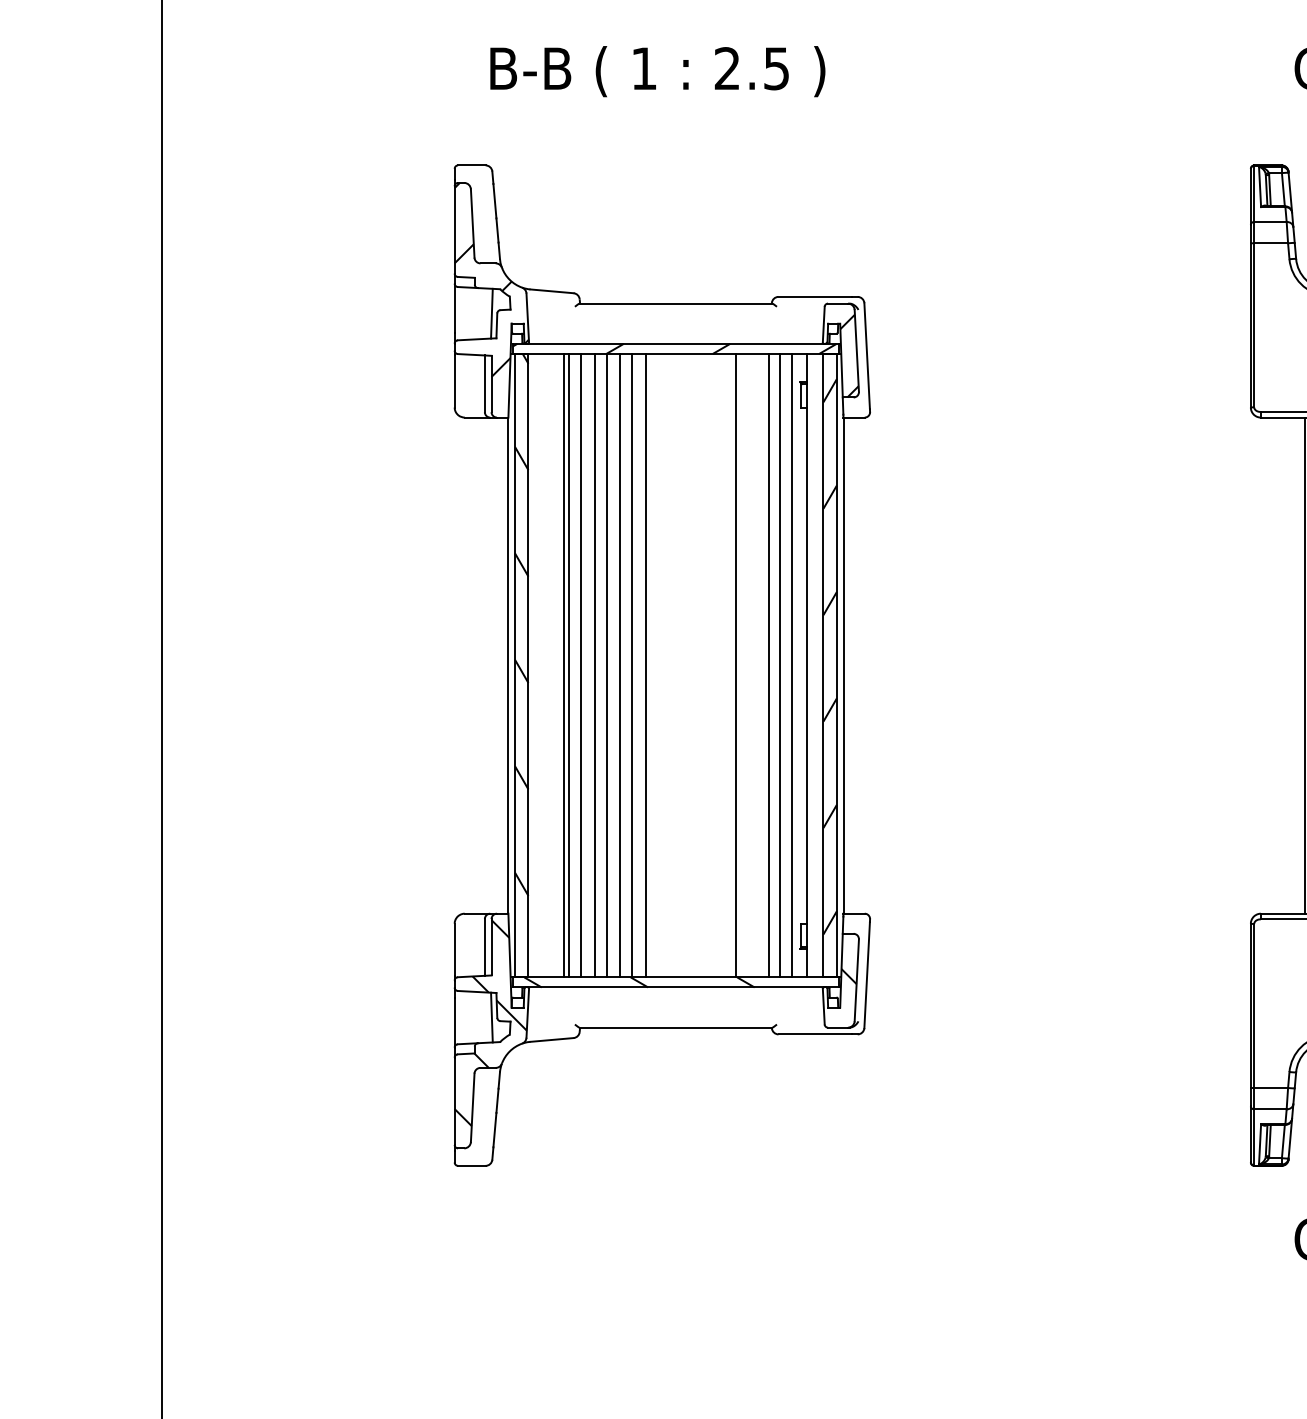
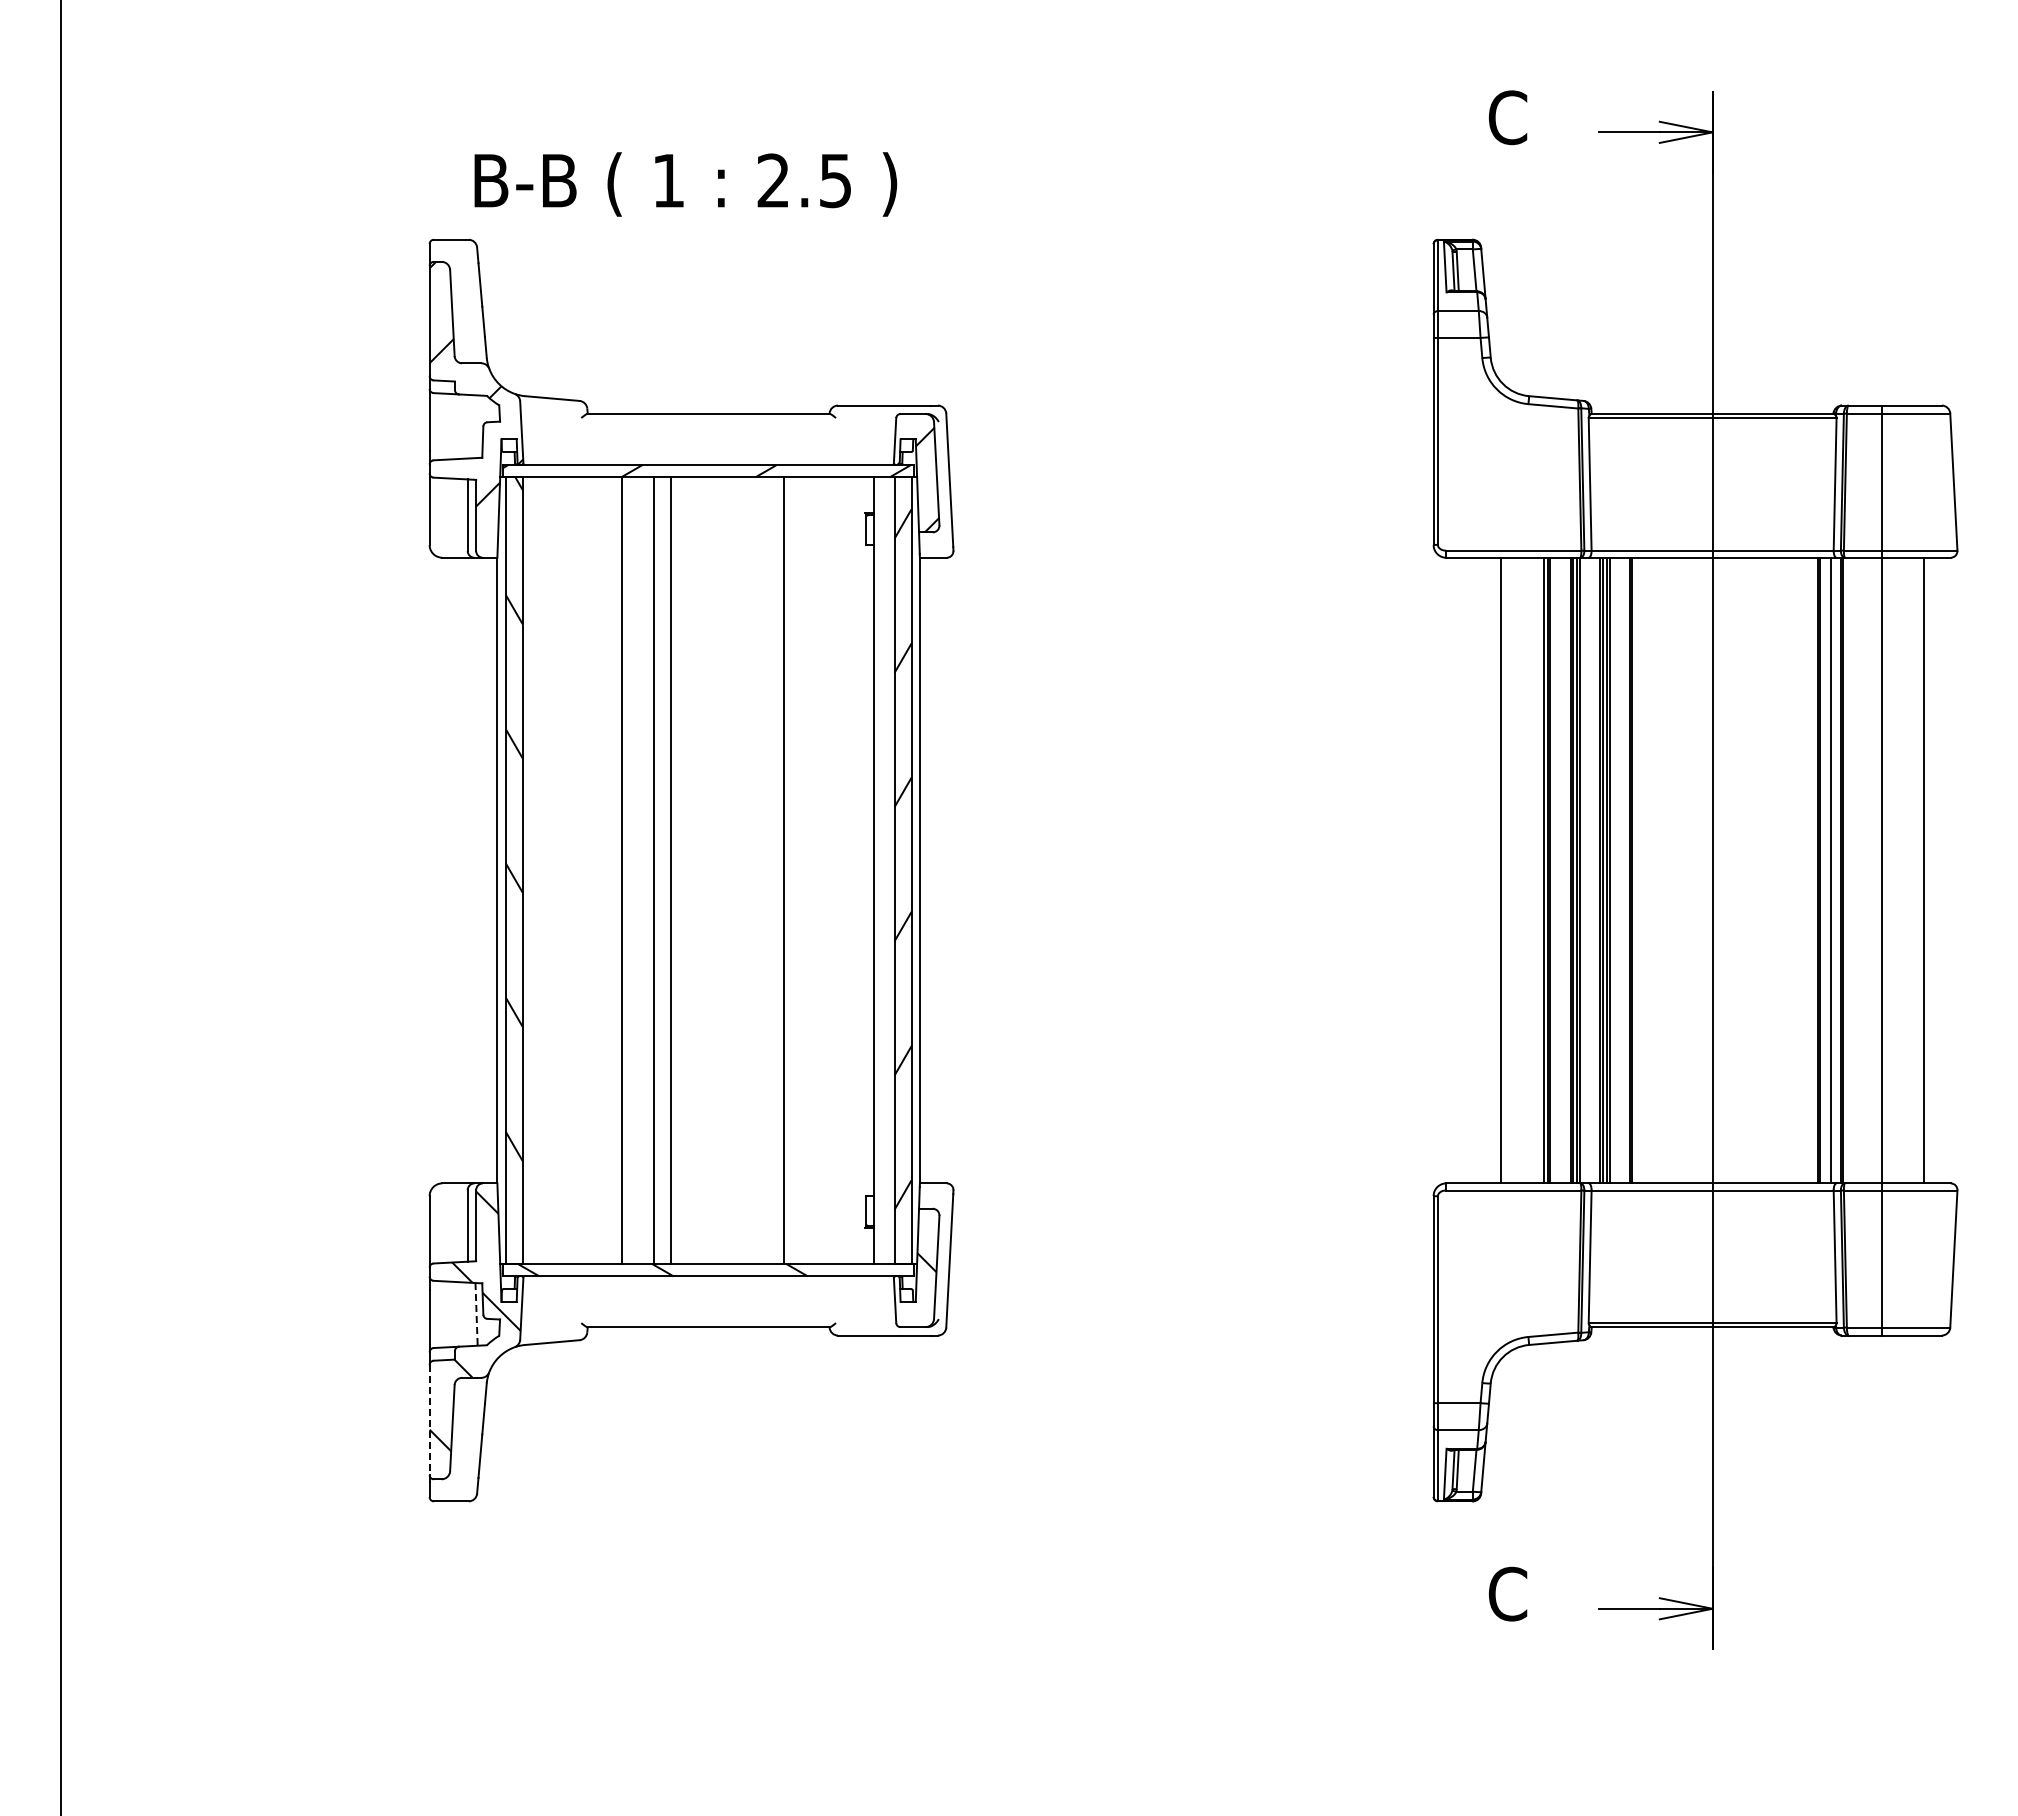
text: (657, 71) -> (685, 184), moved
line: (491, 313) -> (476, 426), removed
line: (564, 665) -> (567, 870), removed
line: (569, 665) -> (574, 870), removed
line: (581, 665) -> (589, 870), removed
line: (594, 665) -> (606, 870), removed
line: (620, 665) -> (638, 870), removed
line: (769, 665) -> (826, 870), removed
line: (780, 665) -> (840, 870), removed
line: (792, 665) -> (855, 870), removed
line: (491, 1017) -> (476, 1314), solid -> dashed
line: (454, 1101) -> (429, 1420), solid -> dashed

